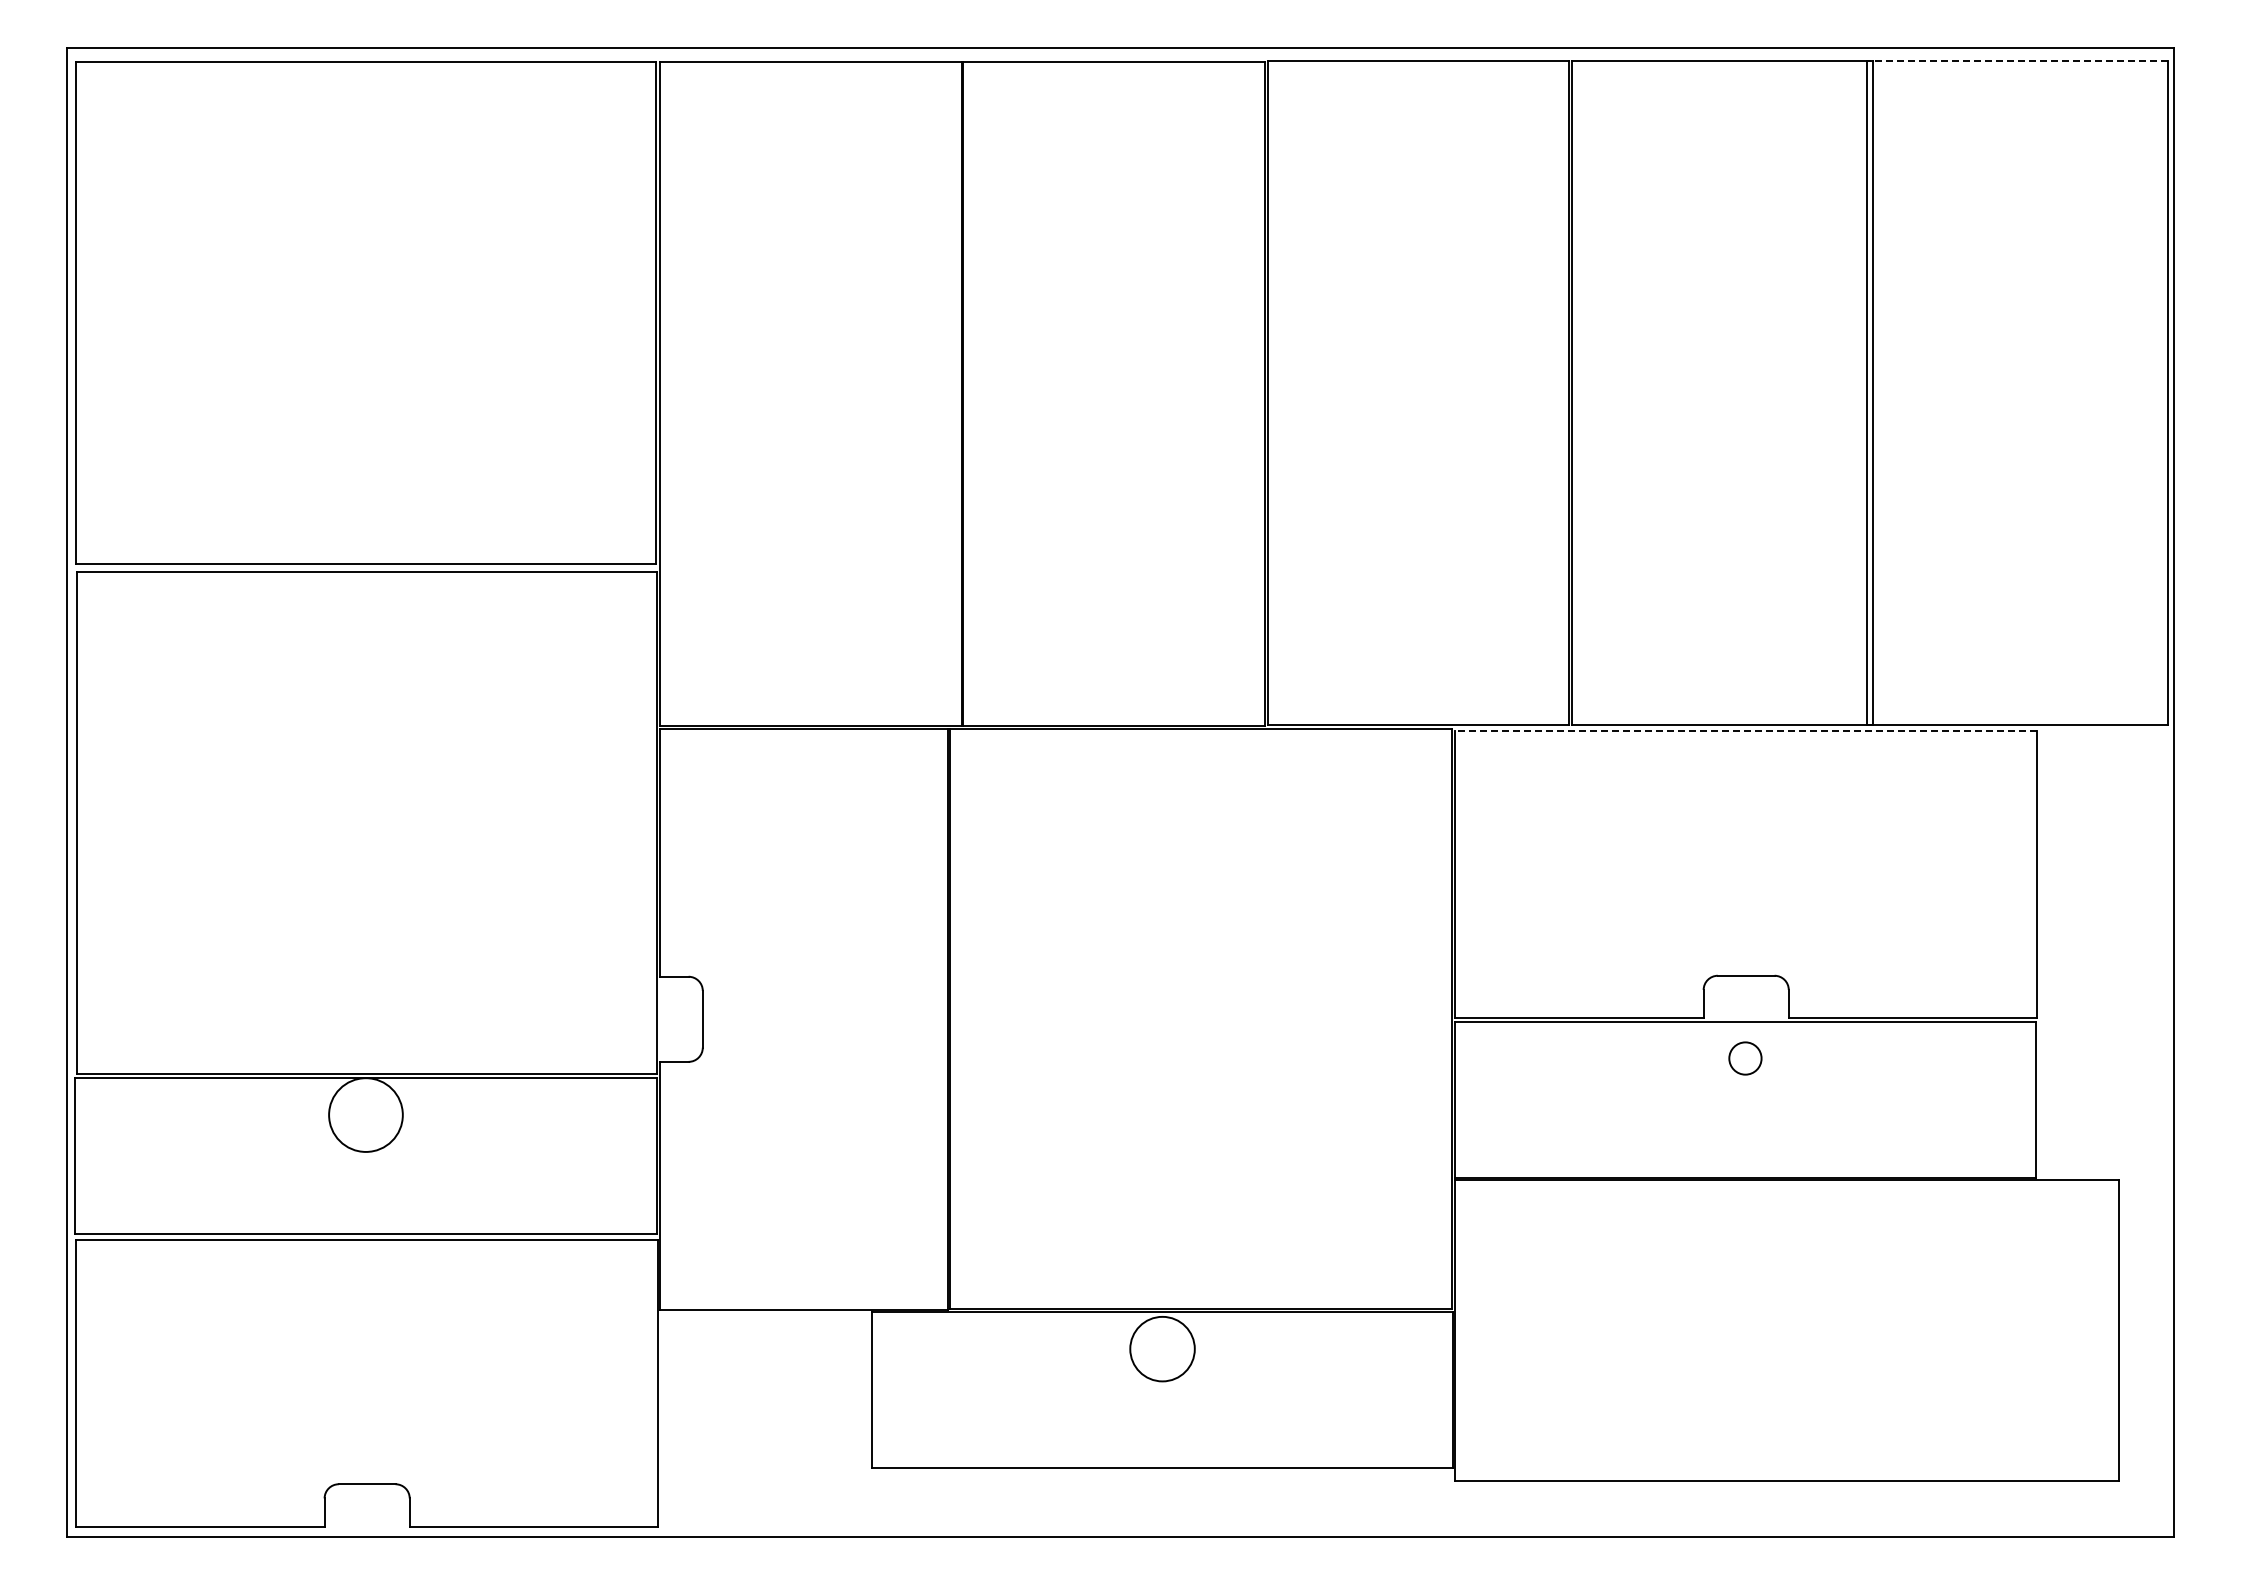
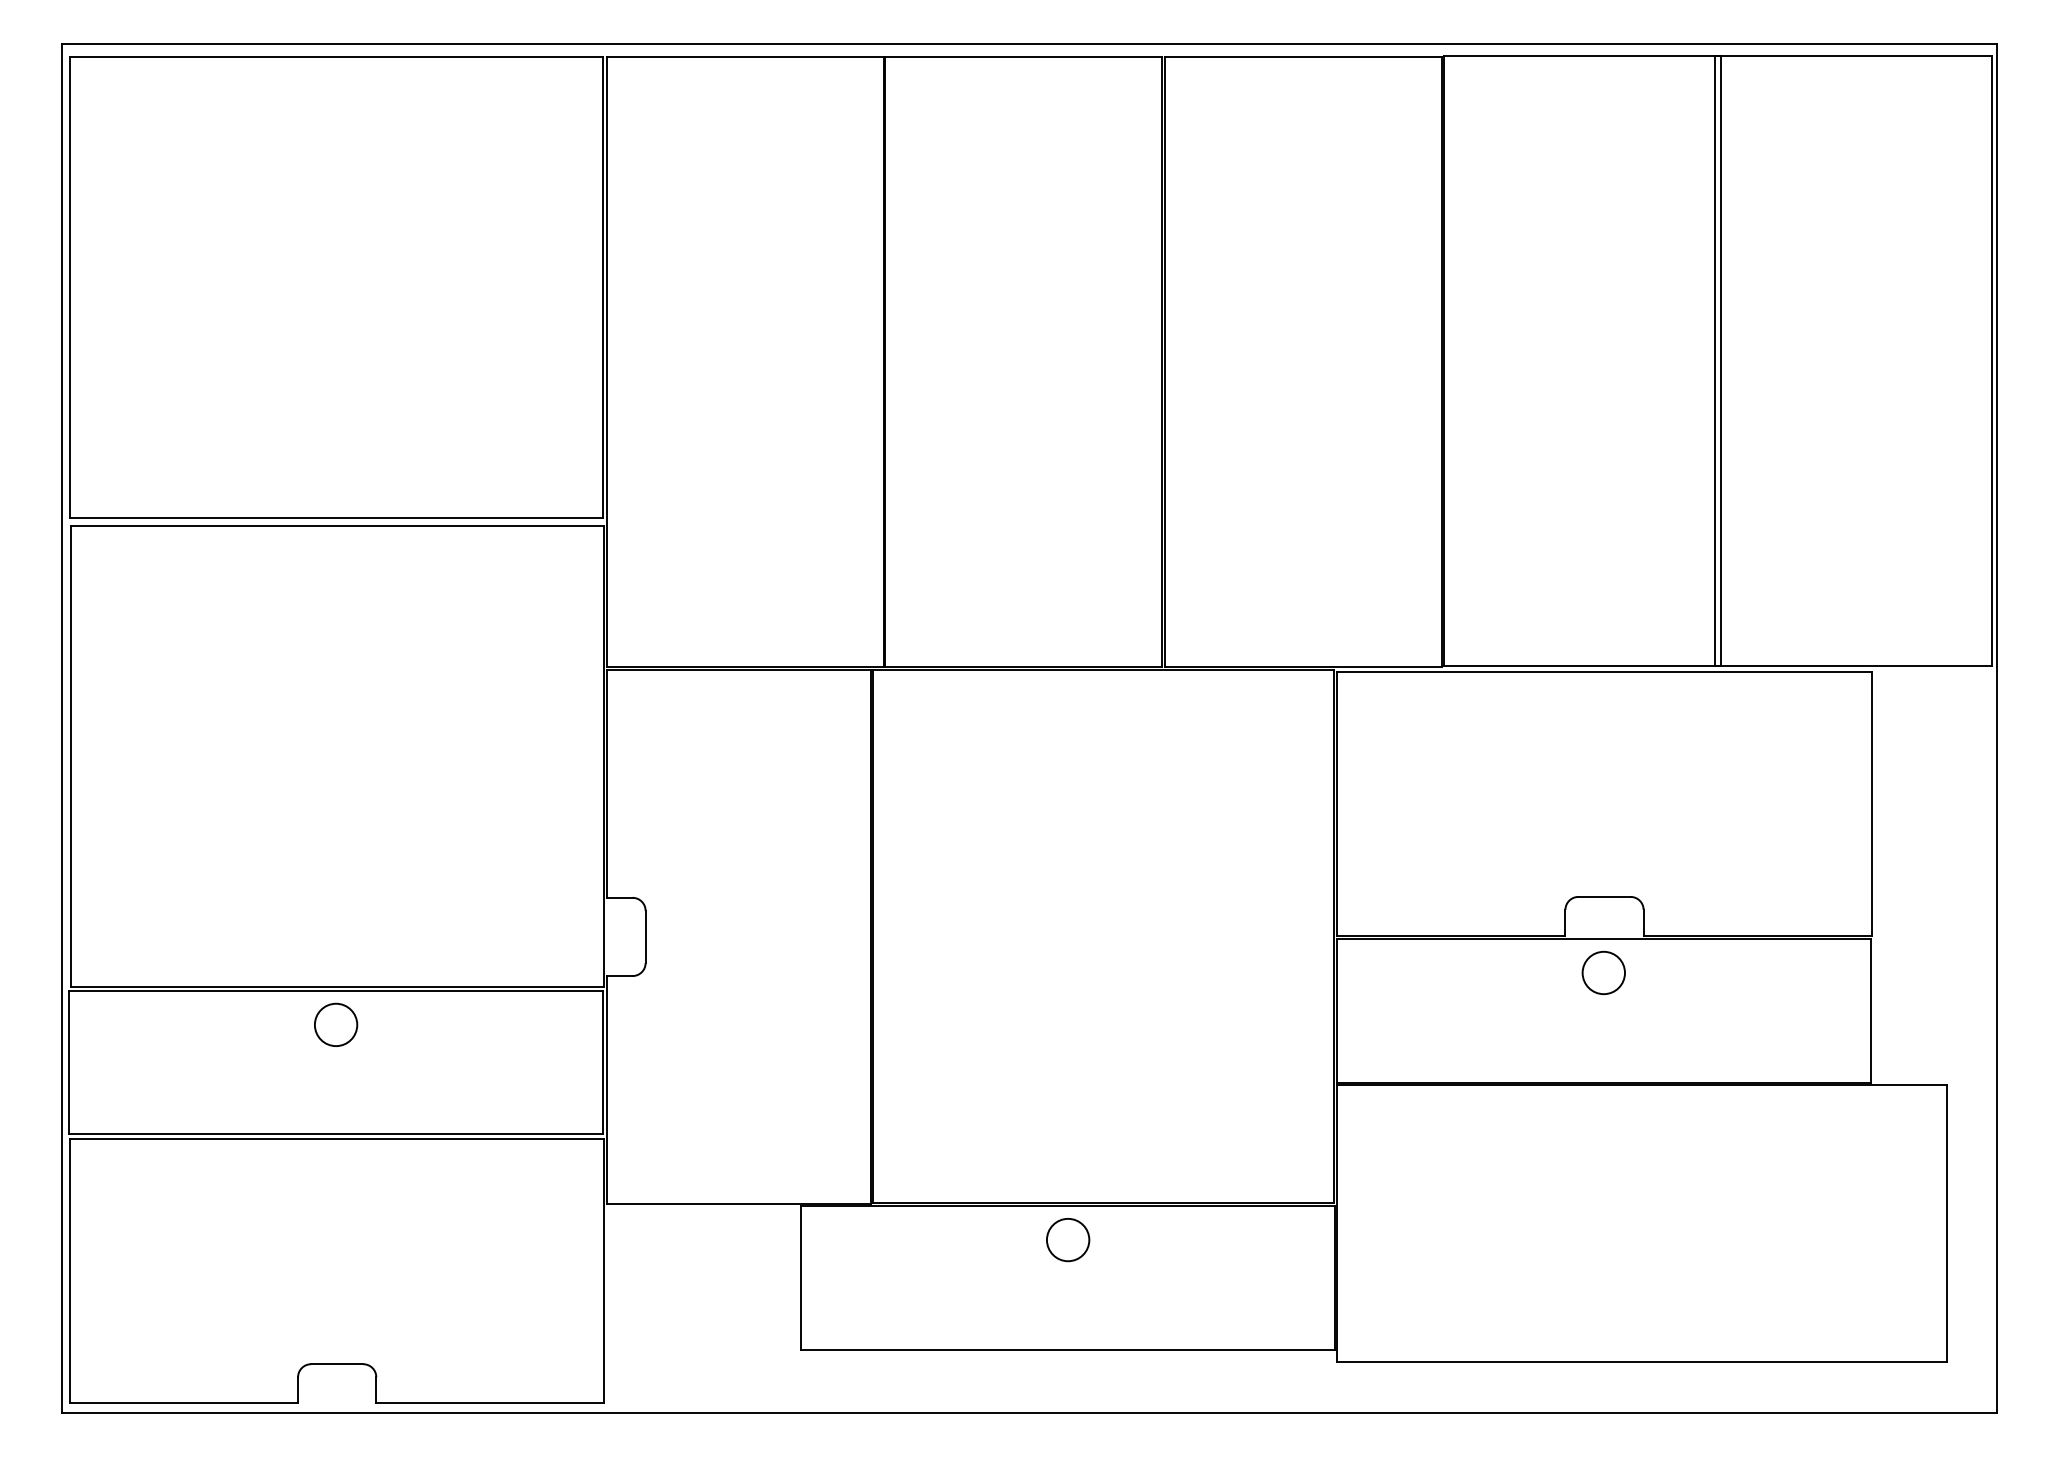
line: (2017, 60) -> (1853, 55), dashed -> solid
line: (1746, 731) -> (1604, 672), dashed -> solid
circle: (1745, 1058) -> (1603, 972), size x1.43
circle: (365, 1115) -> (335, 1025), size x0.62
circle: (1162, 1349) -> (1068, 1240), size x0.71

